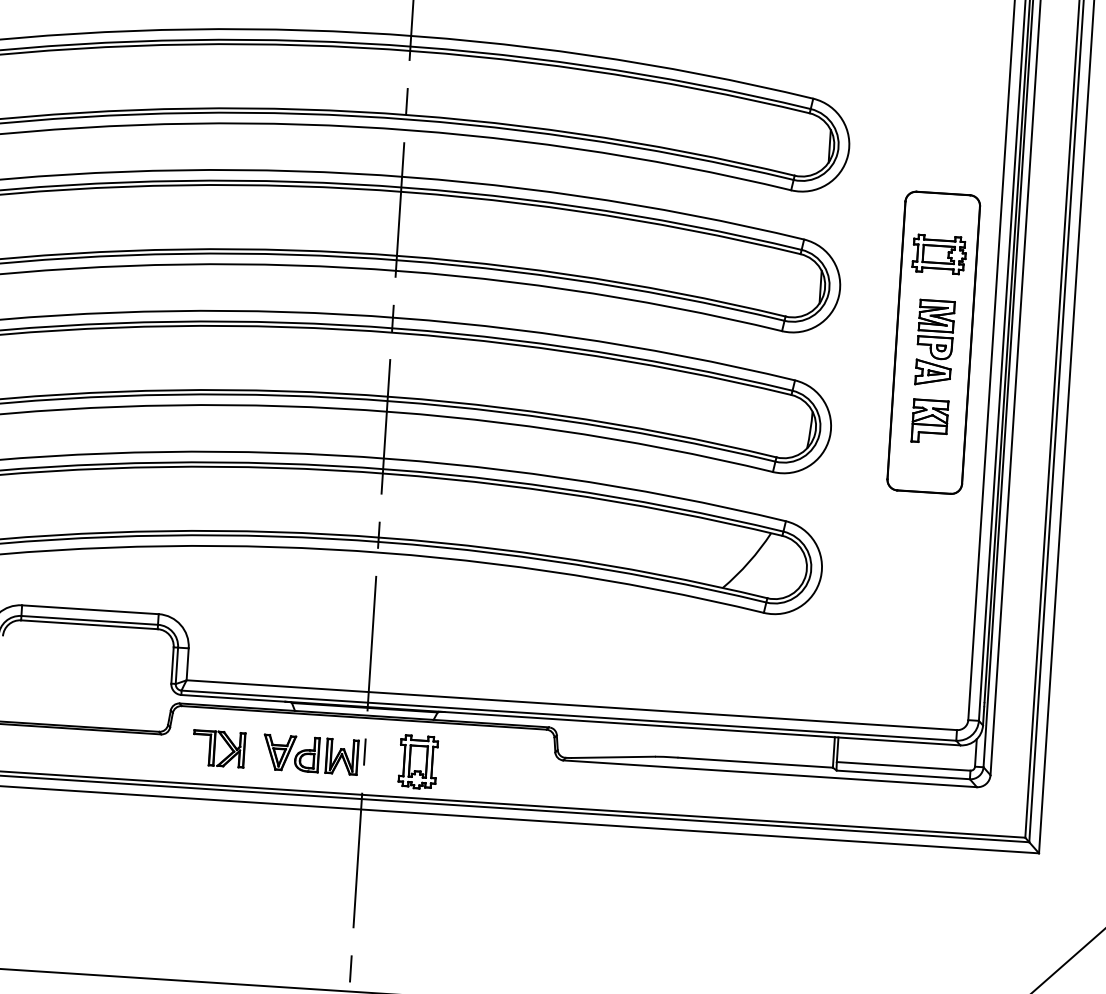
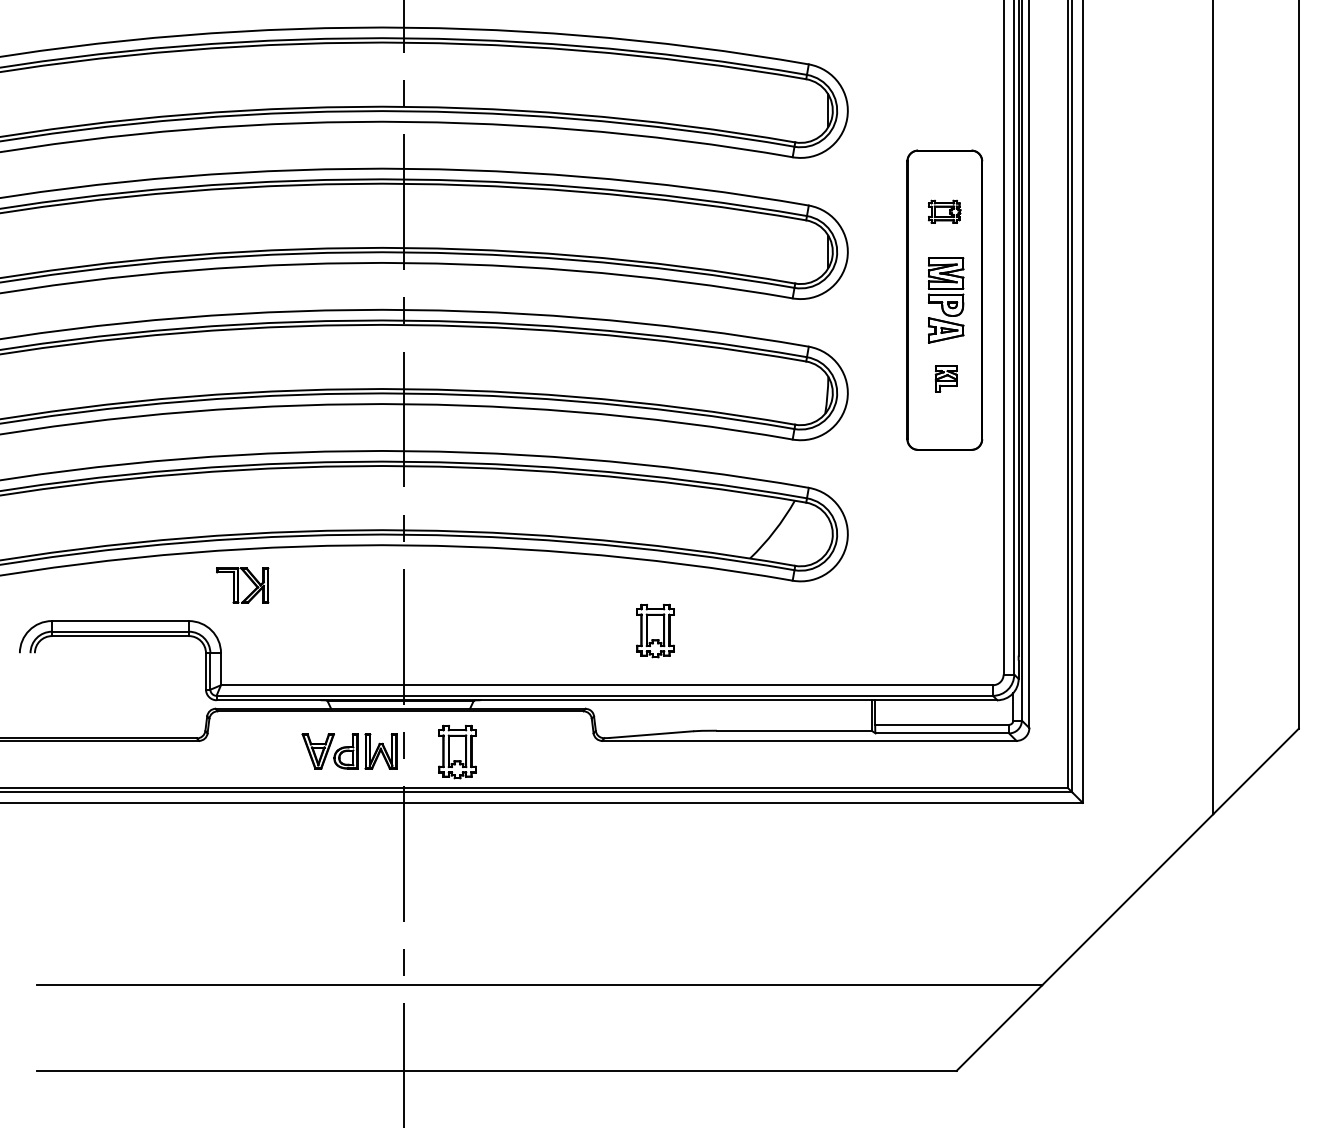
part: (939, 254) -> (944, 211), size x0.6
part: (930, 421) -> (946, 378), size x0.6
part: (623, 653) -> (655, 630), added
part: (218, 748) -> (242, 585), moved

